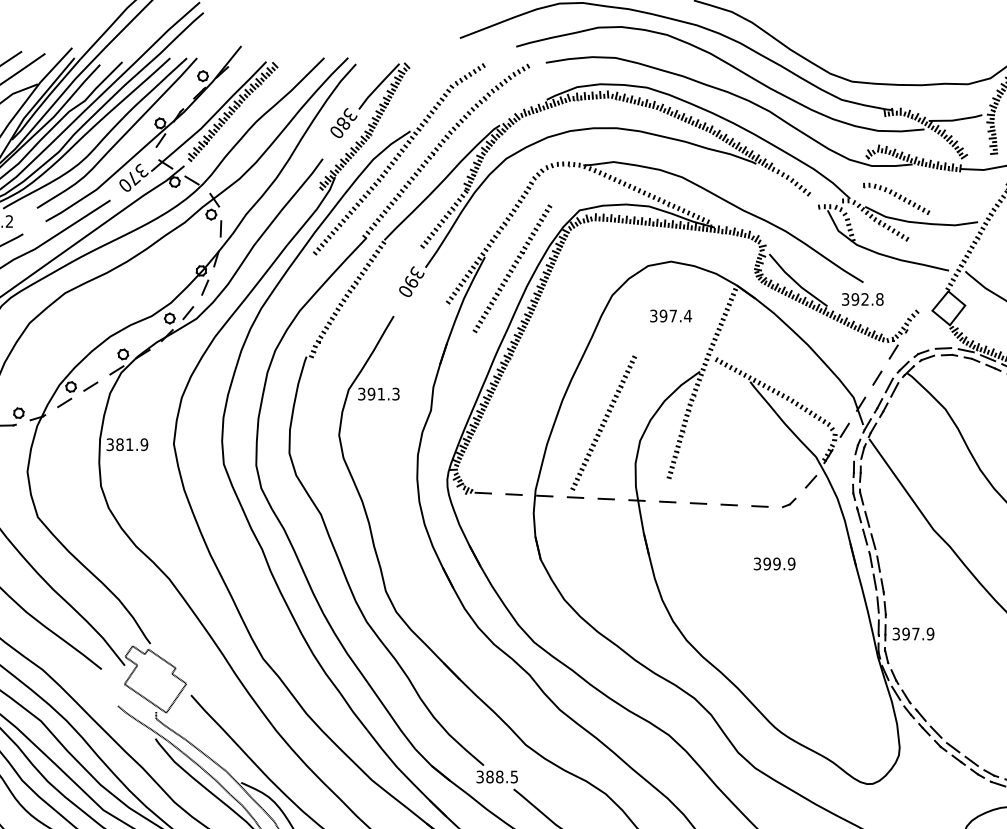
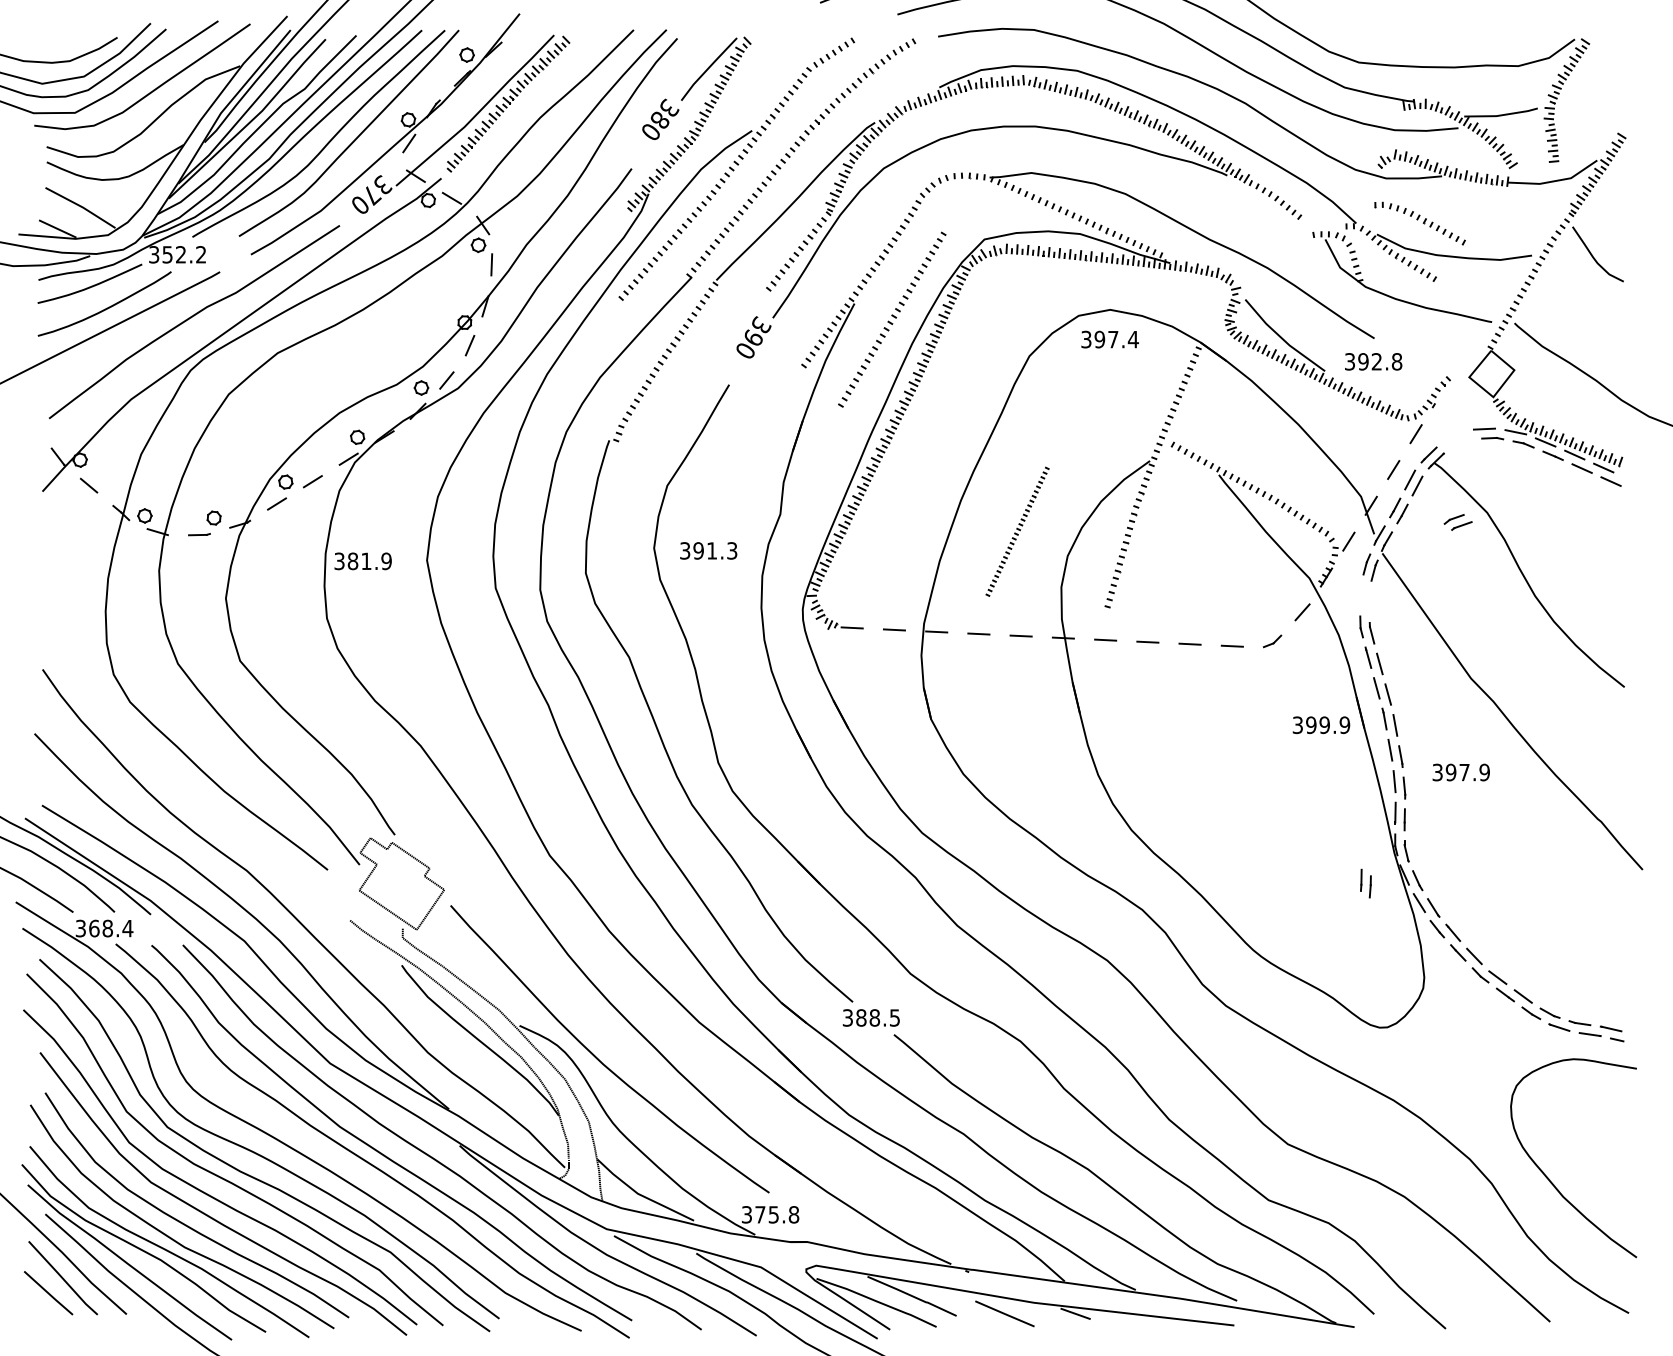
text: (670, 315) -> (1109, 339), moved
part: (923, 356) -> (1457, 522), moved
text: (378, 393) -> (708, 550), moved
part: (603, 422) -> (1017, 531), size x0.7
part: (856, 471) -> (1365, 883), moved
text: (774, 564) -> (1321, 725), moved
text: (912, 634) -> (1460, 772), moved

